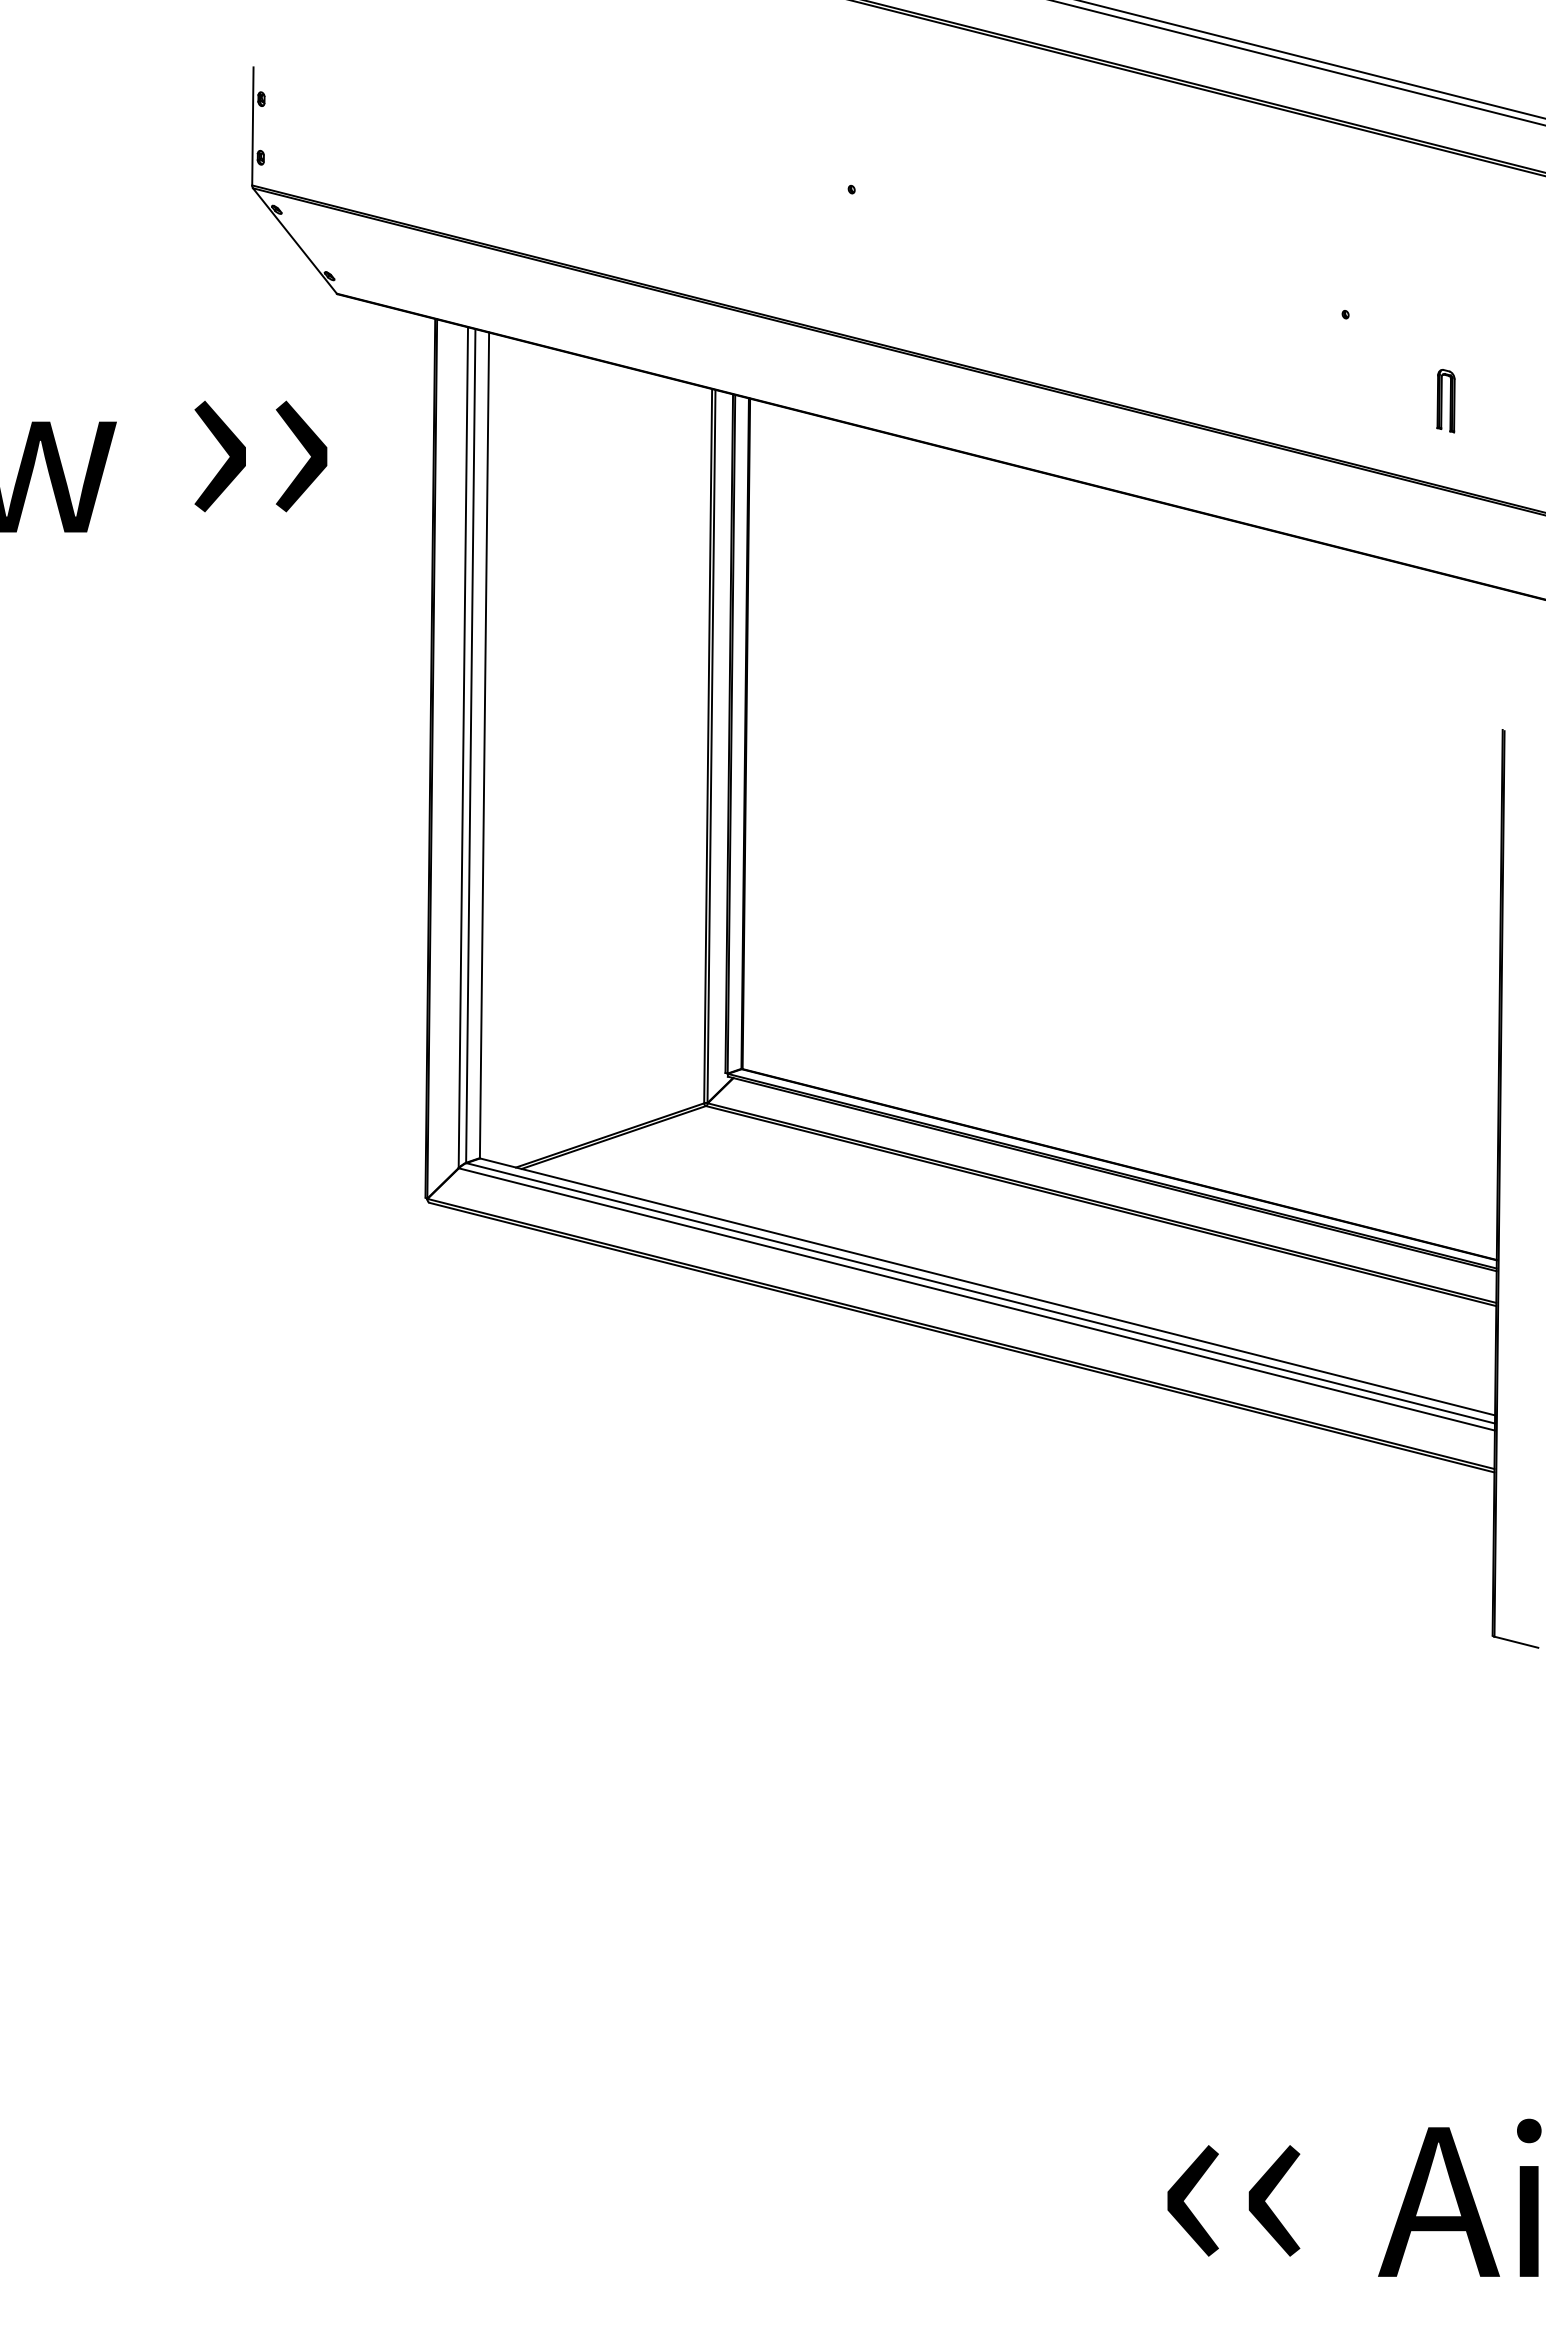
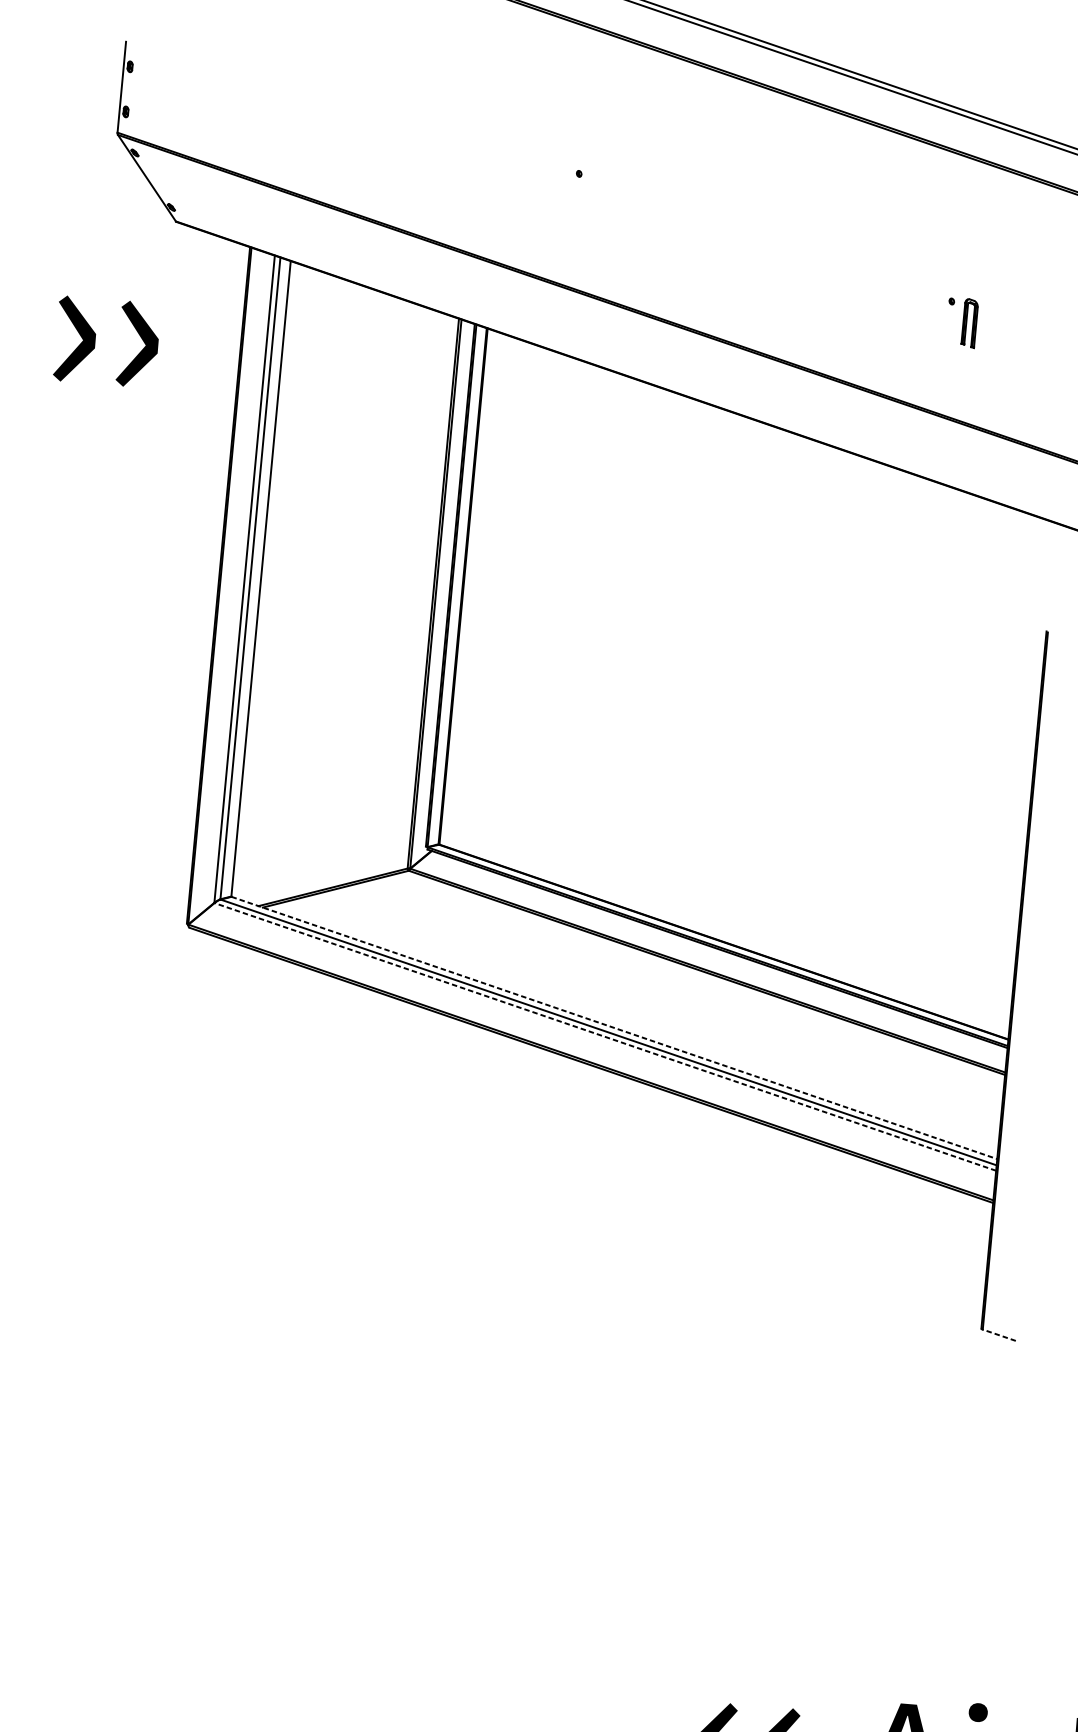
part: (1445, 401) -> (969, 323), moved
line: (988, 1287) -> (615, 1028), solid -> dashed
line: (976, 1299) -> (605, 1036), solid -> dashed
line: (1516, 1642) -> (999, 1335), solid -> dashed

